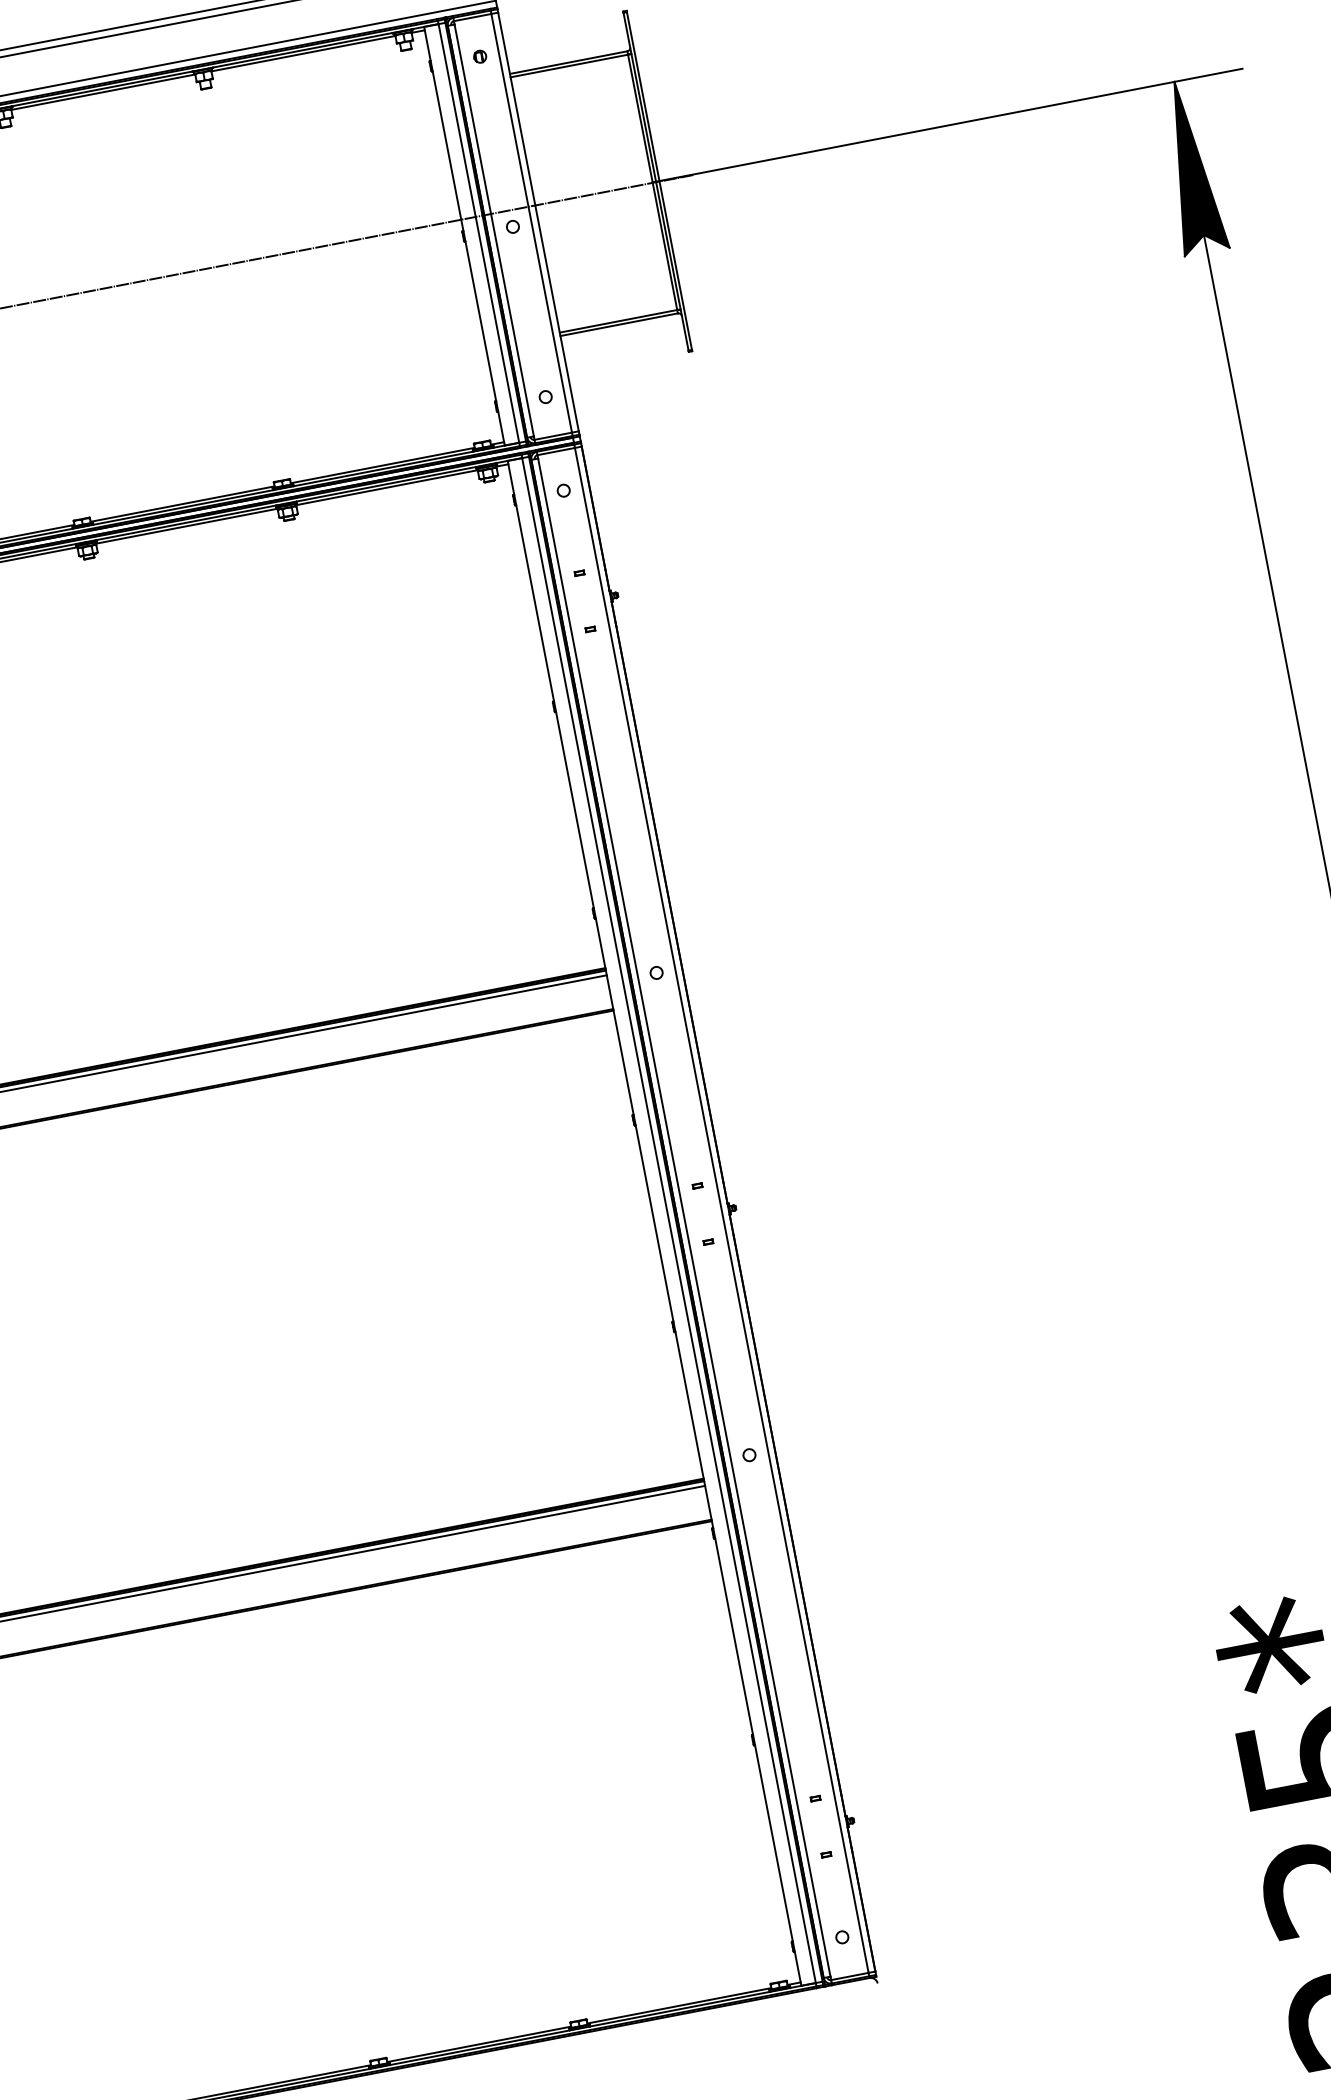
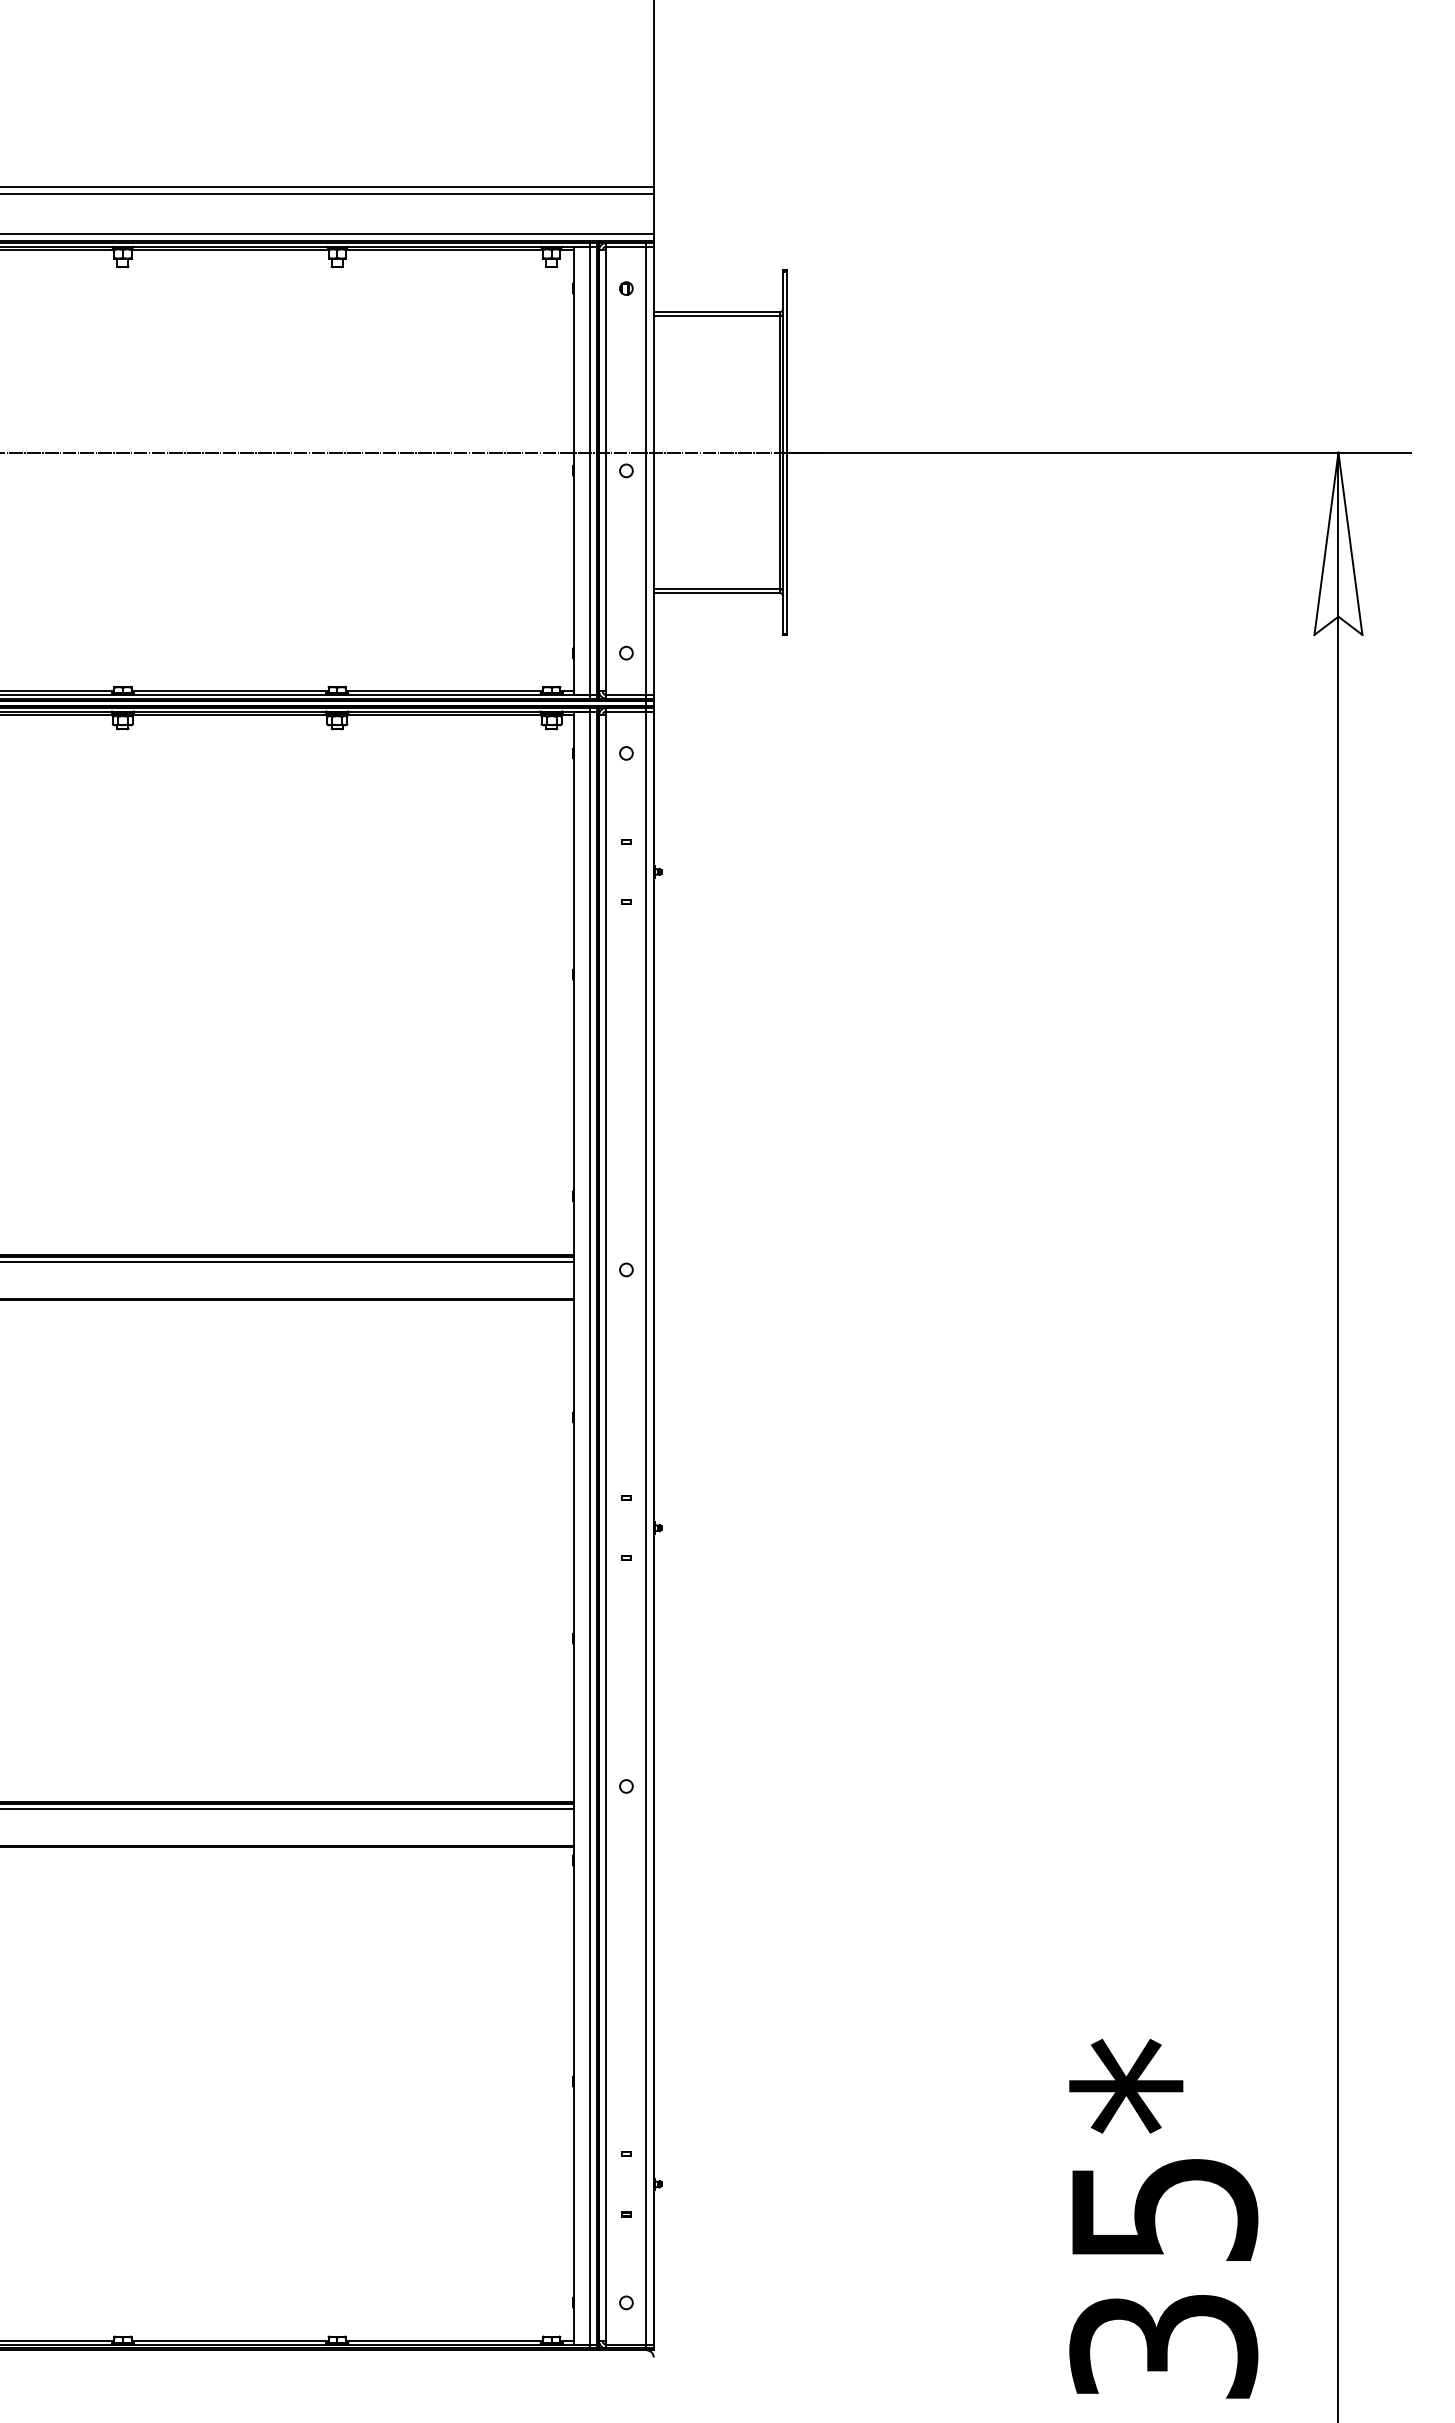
fill: (1190, 166) -> (1338, 543), removed

